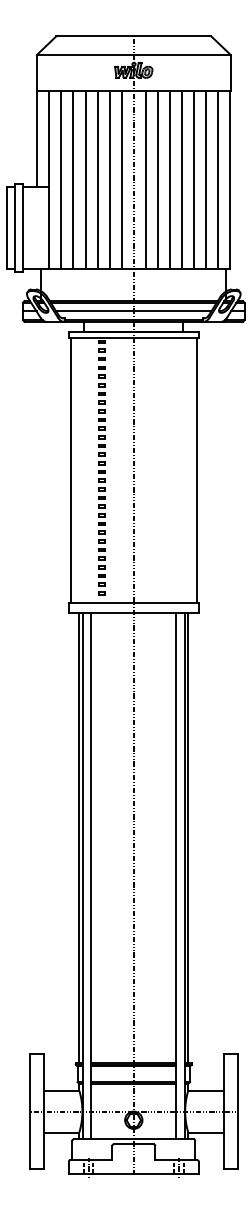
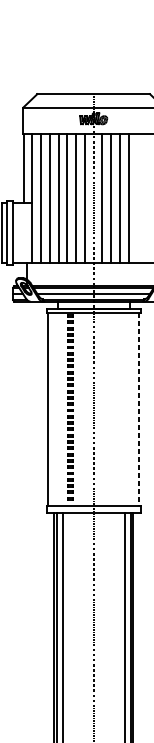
line: (194, 179) -> (137, 198), removed
line: (206, 179) -> (146, 198), removed
line: (196, 470) -> (139, 409), solid -> dashed

